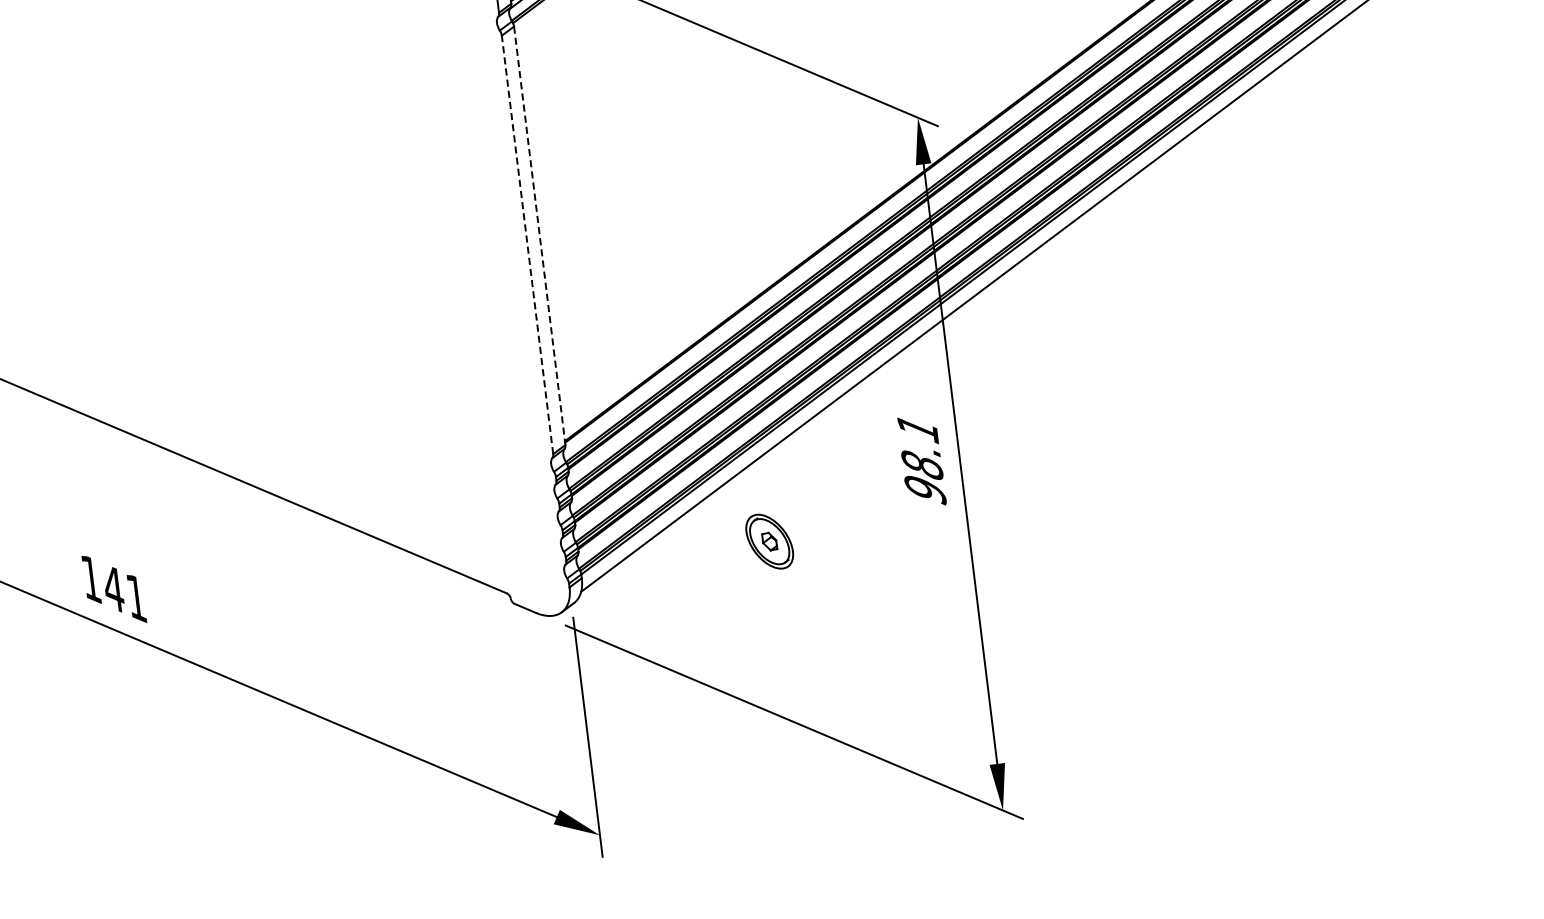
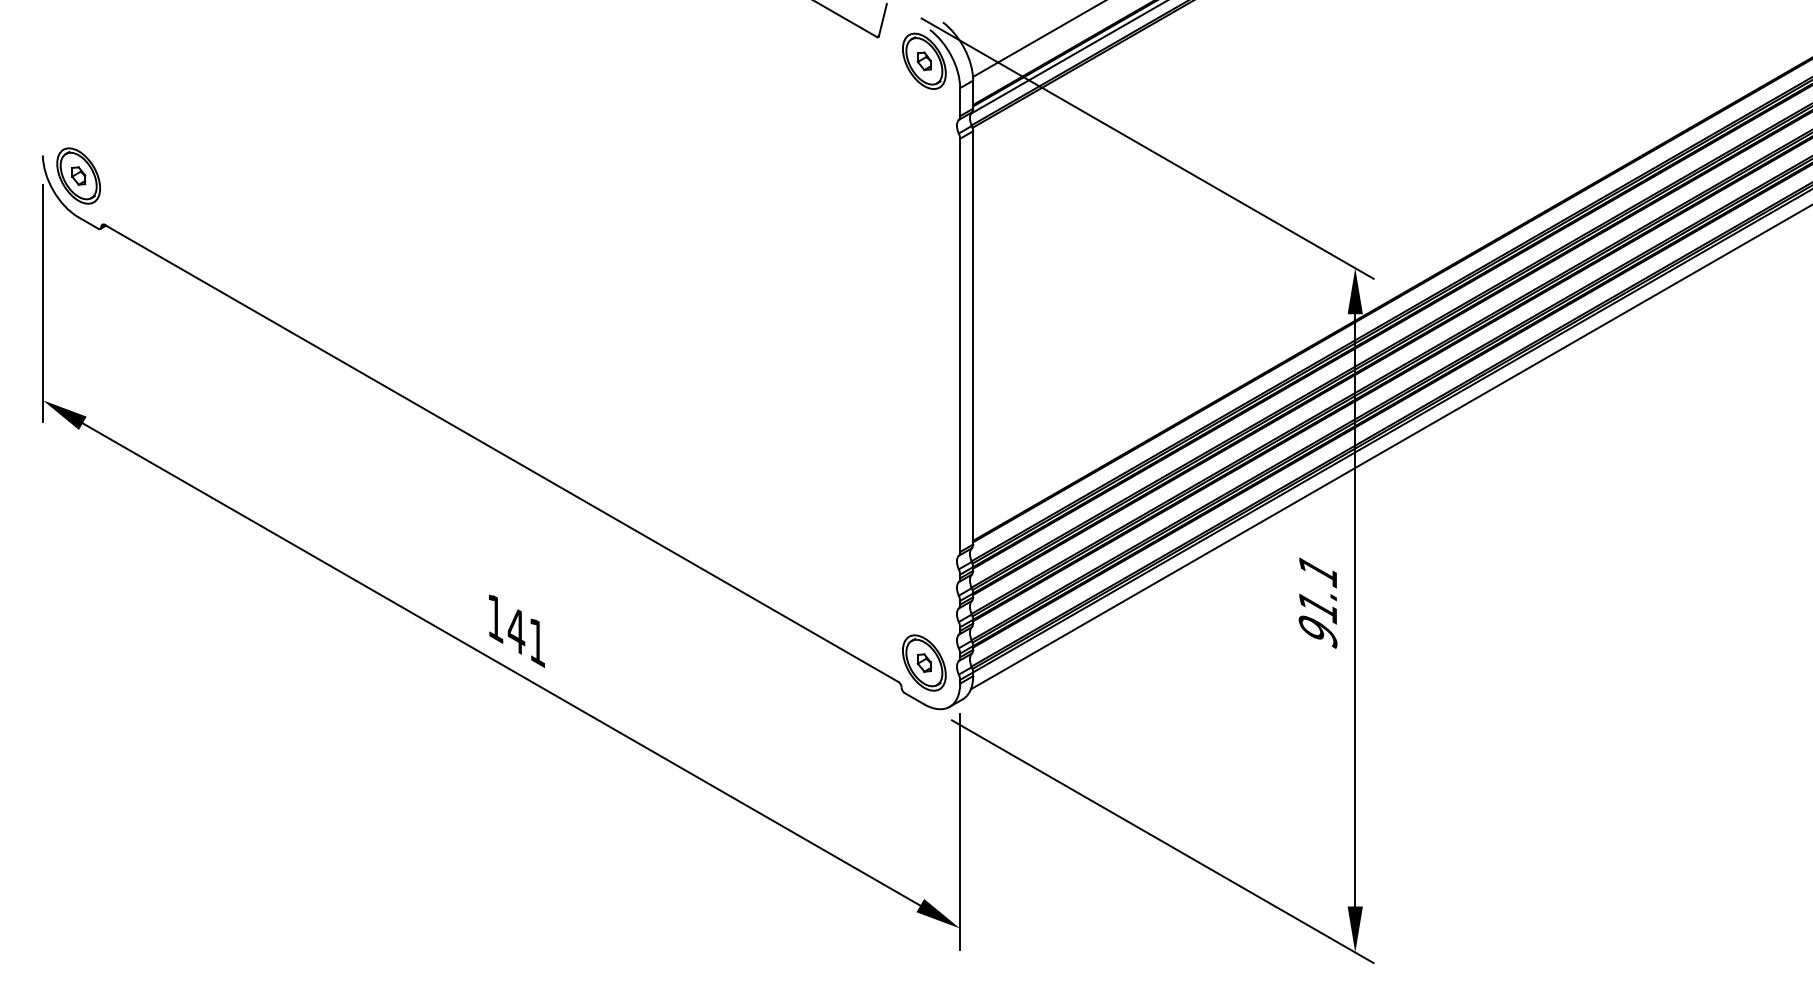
line: (540, 235) -> (973, 337), dashed -> solid
line: (527, 245) -> (960, 345), dashed -> solid
text: (921, 465) -> (1317, 607), 98.1 -> 91.1
part: (769, 541) -> (924, 662), moved

